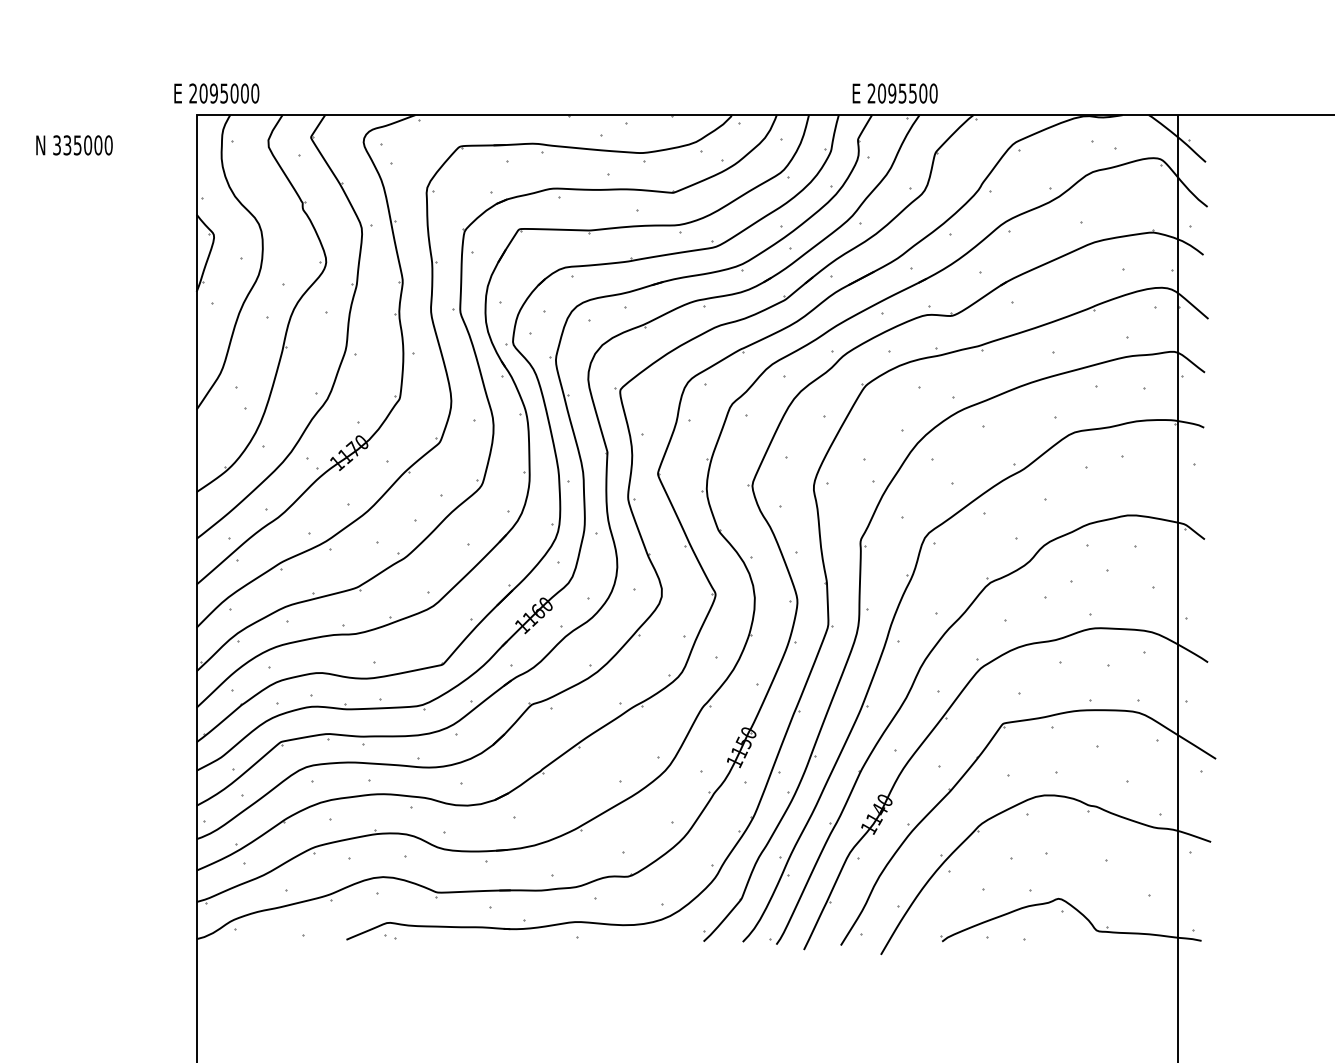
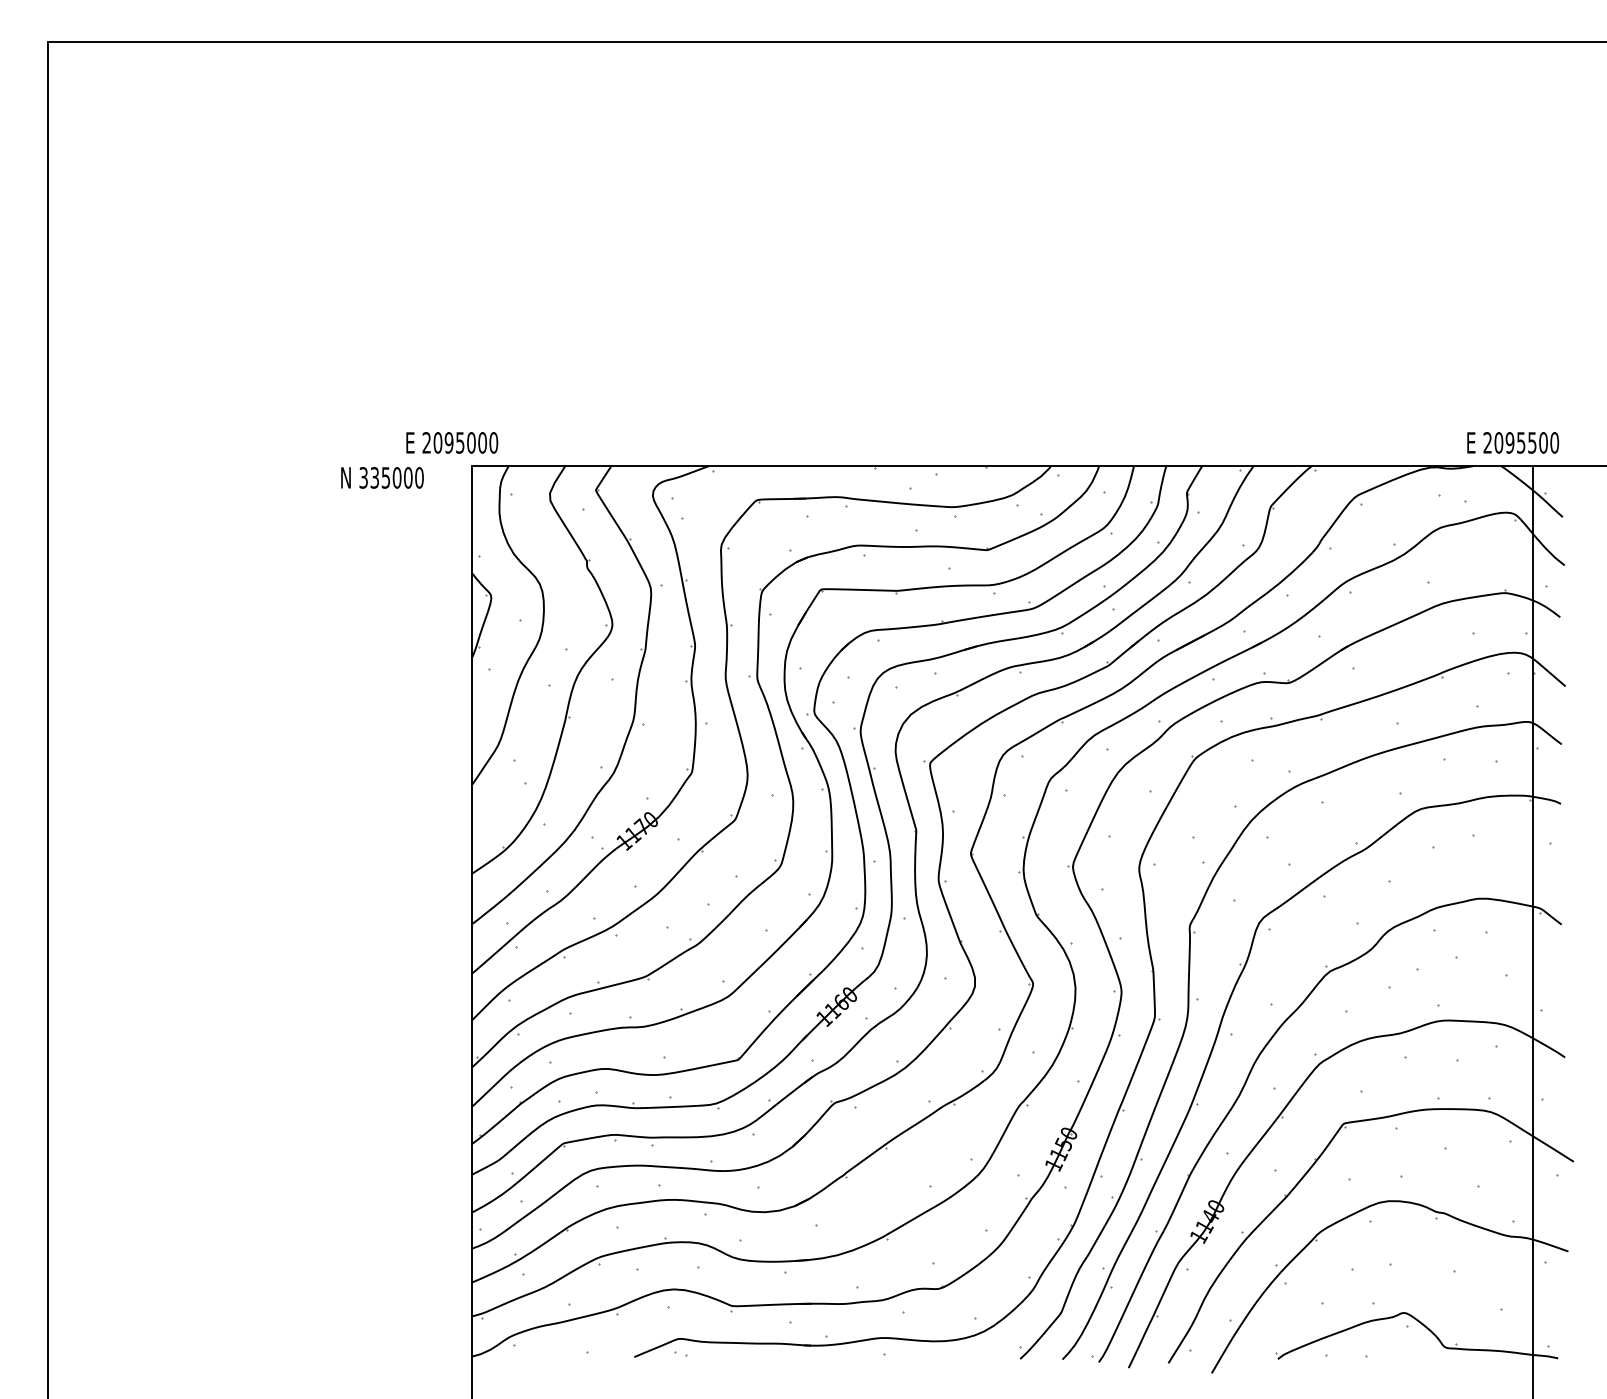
text: (217, 93) -> (452, 442), moved
text: (895, 93) -> (1513, 442), moved
text: (74, 145) -> (382, 477), moved

